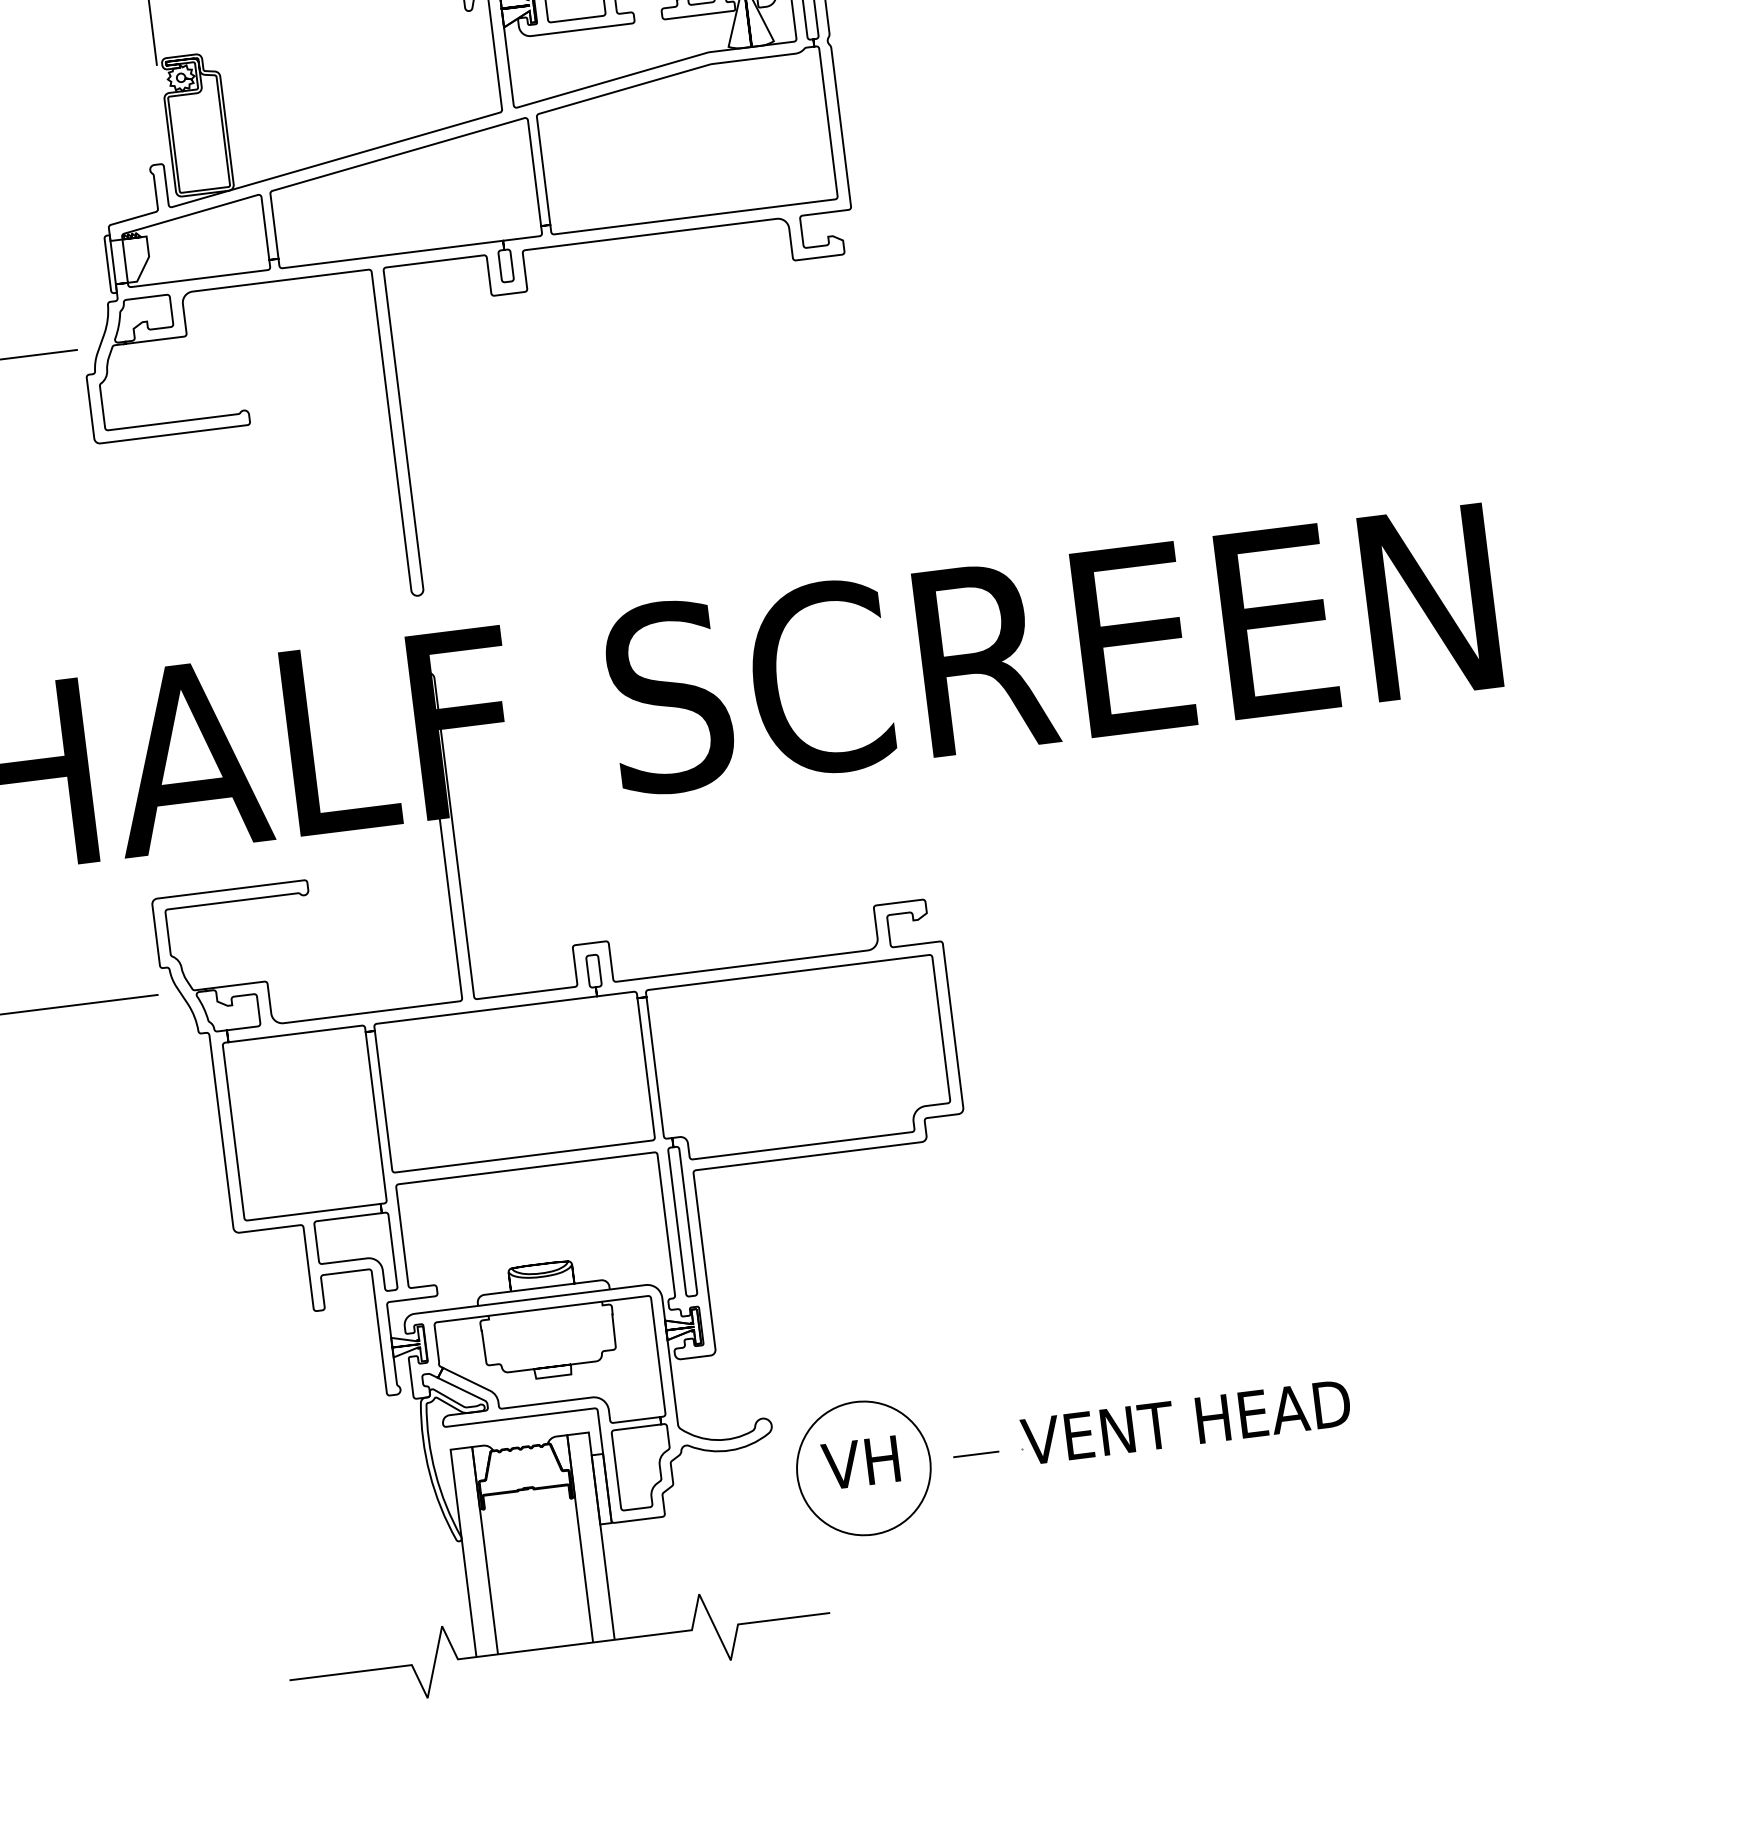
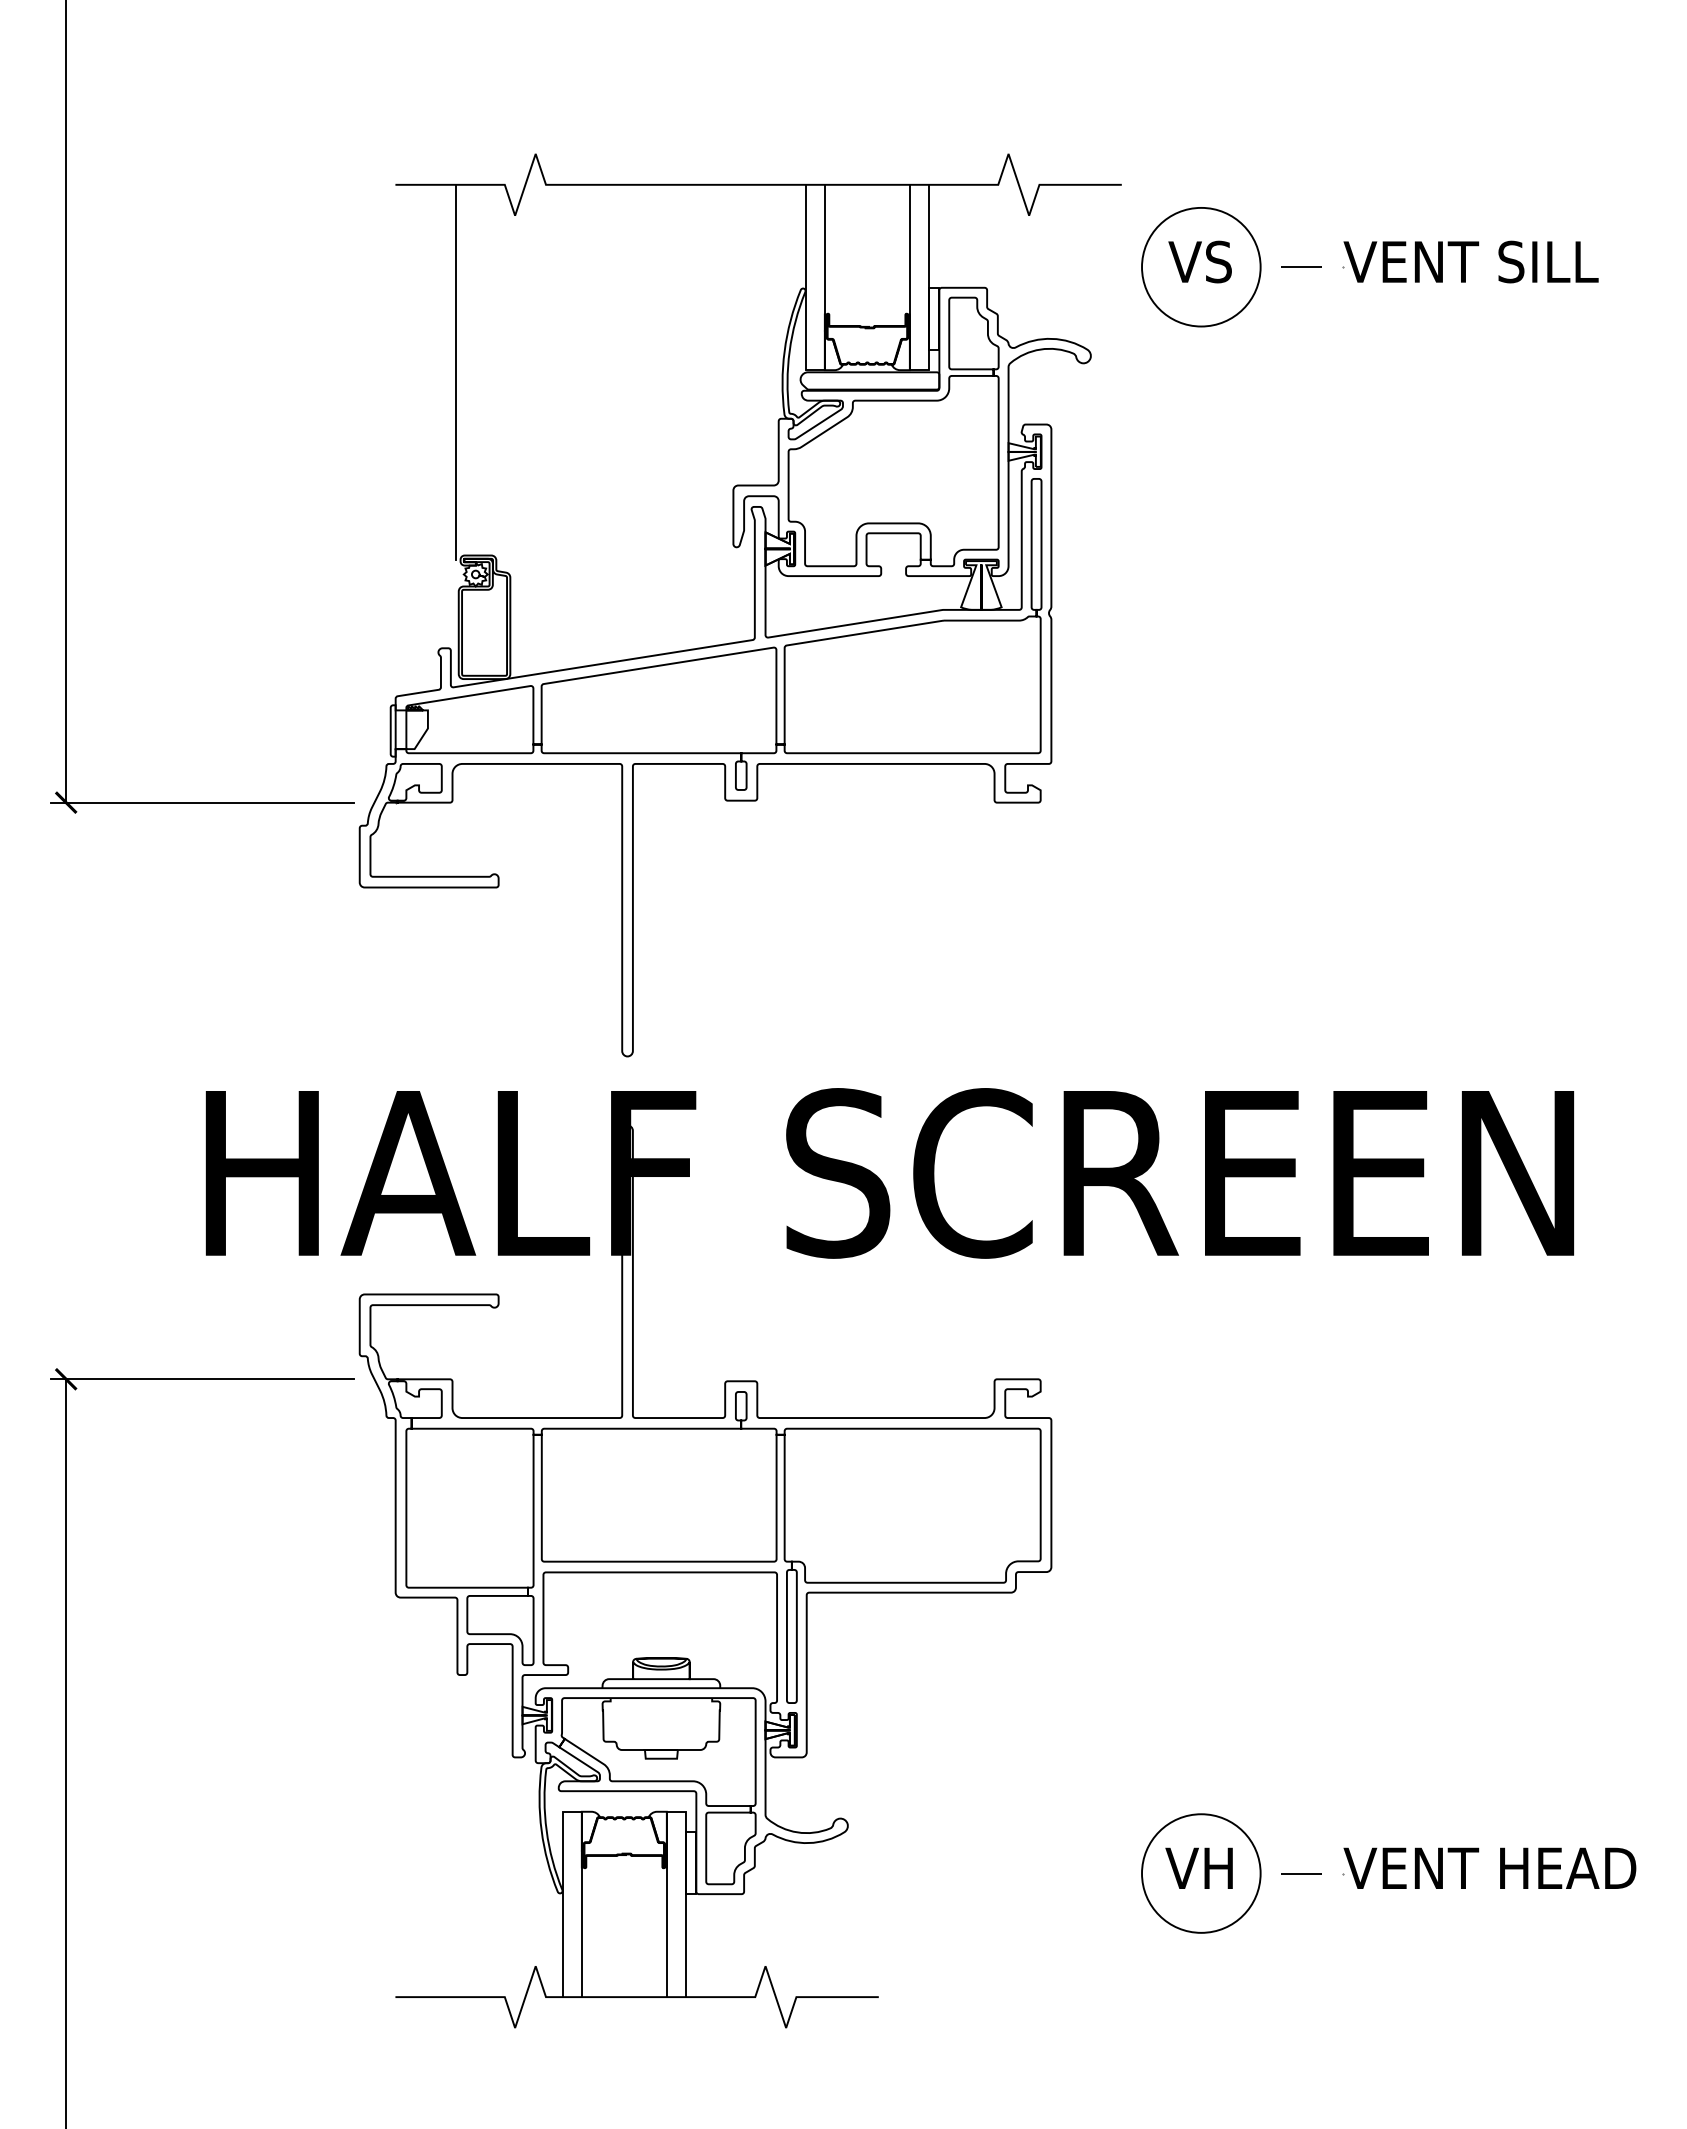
part: (1073, 1442) -> (1388, 1873), moved

